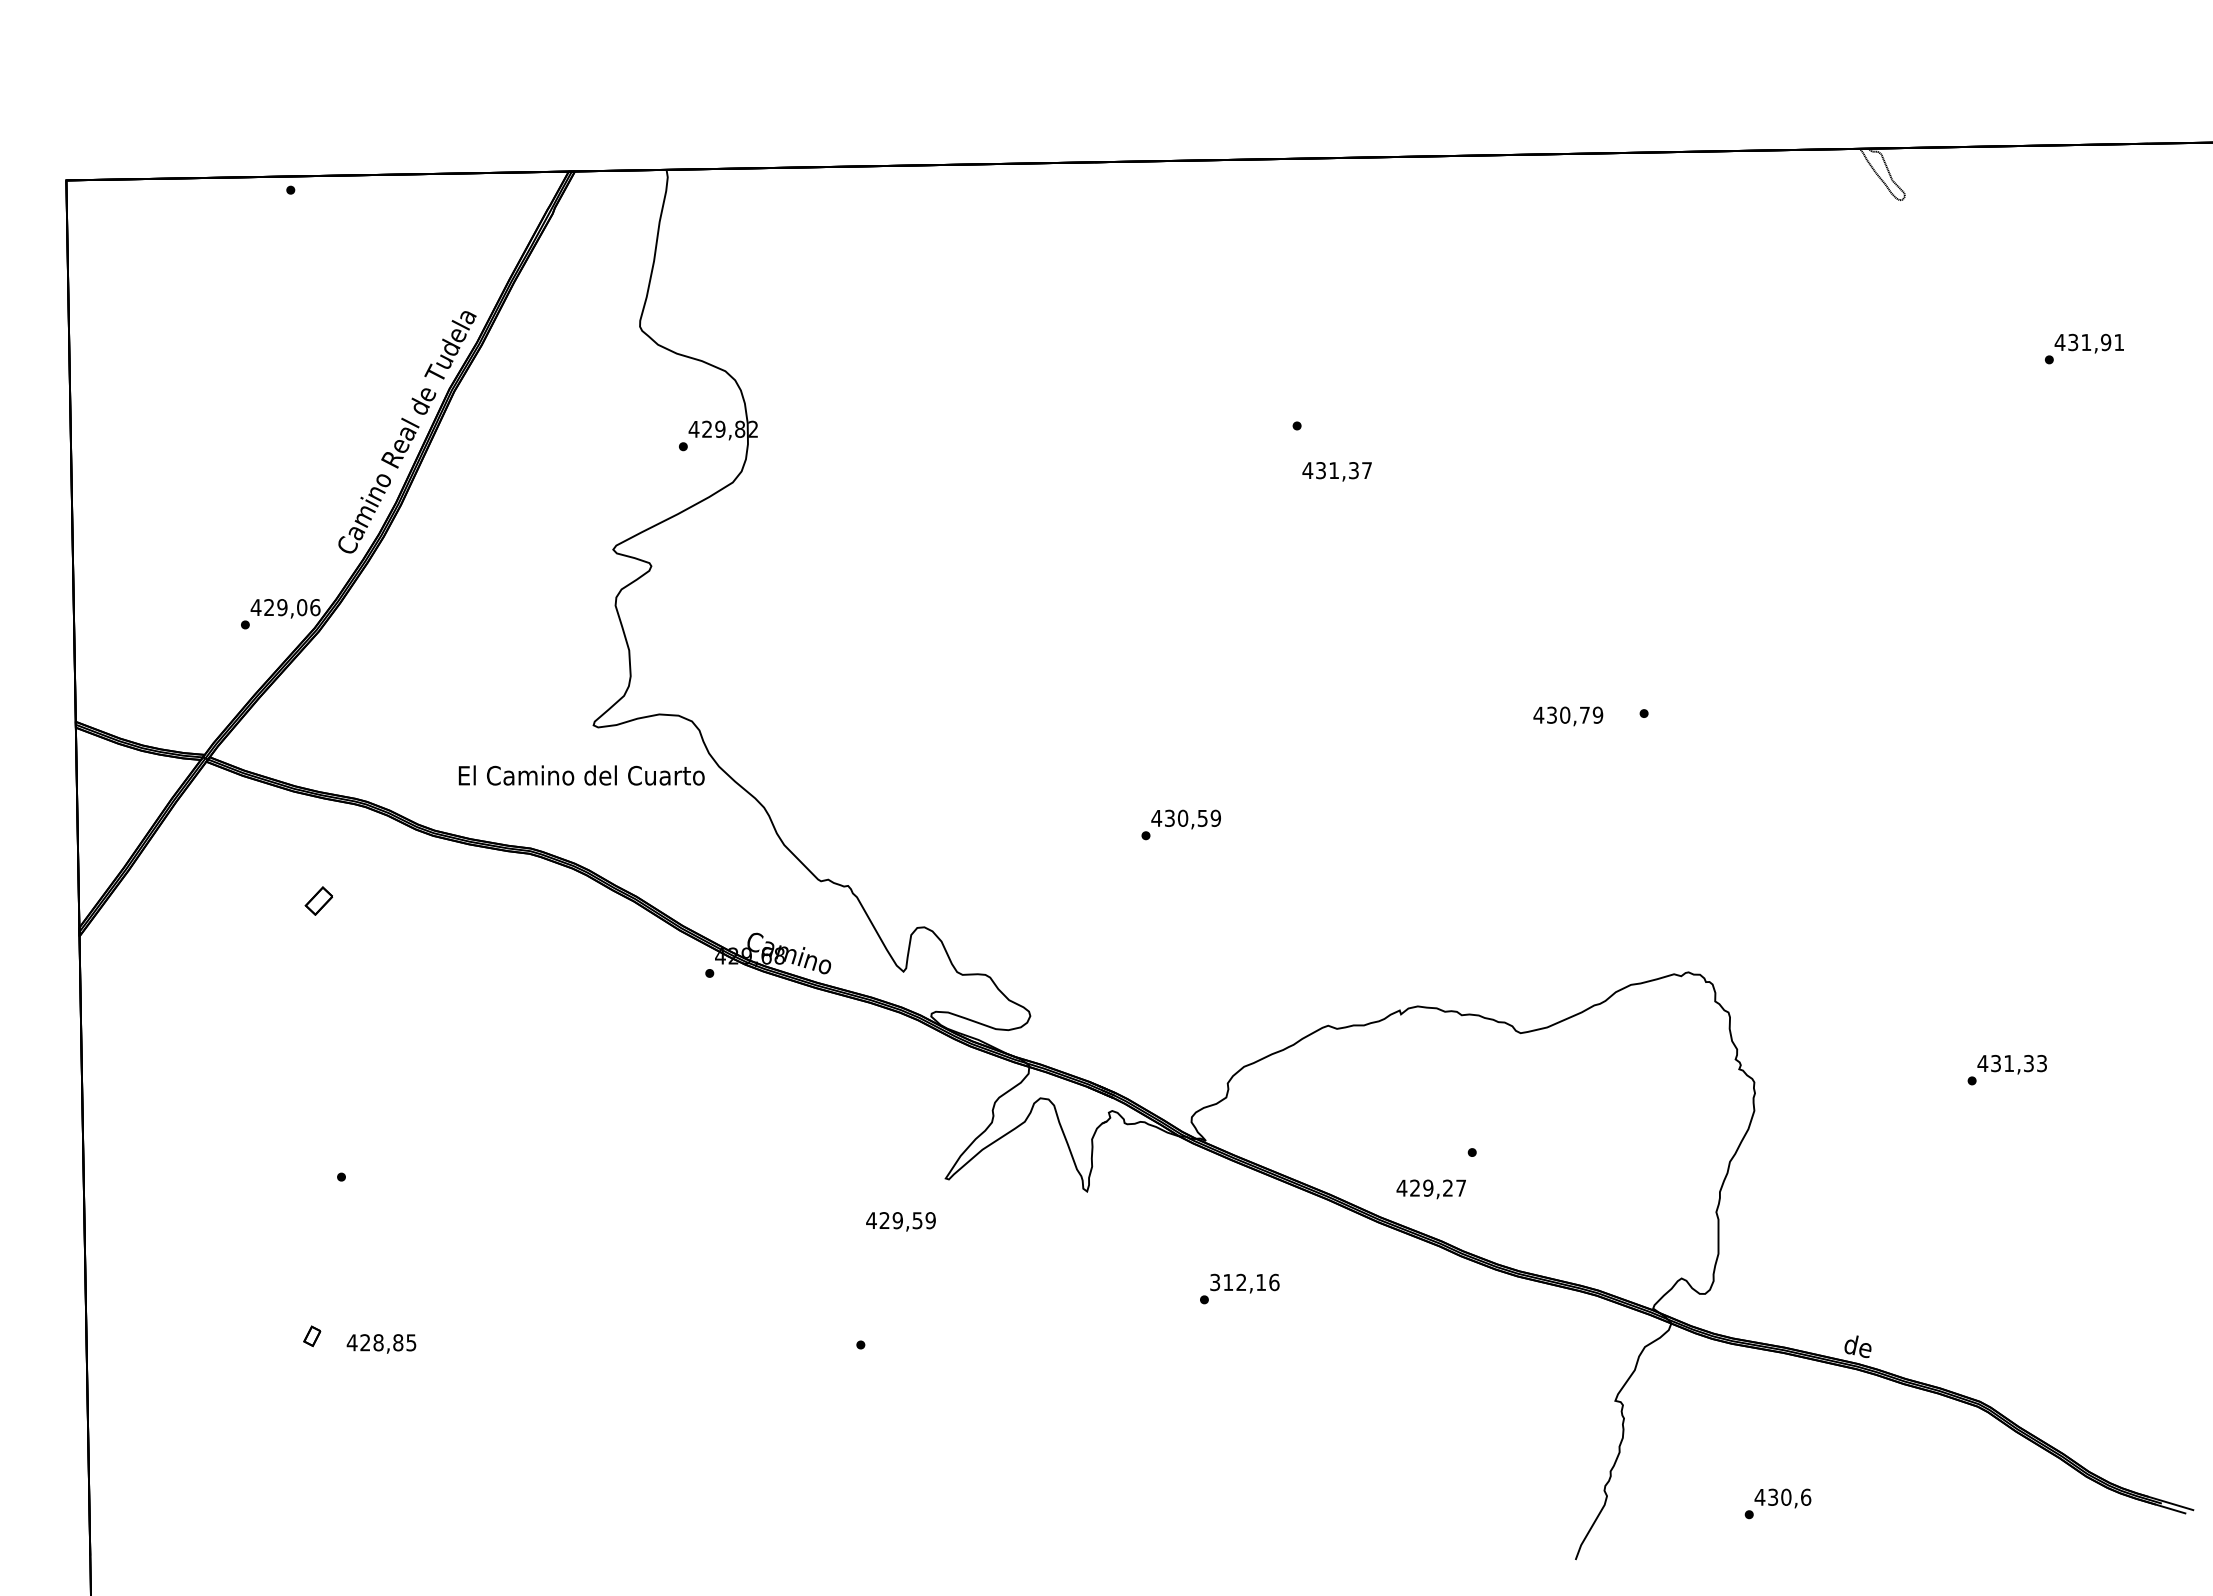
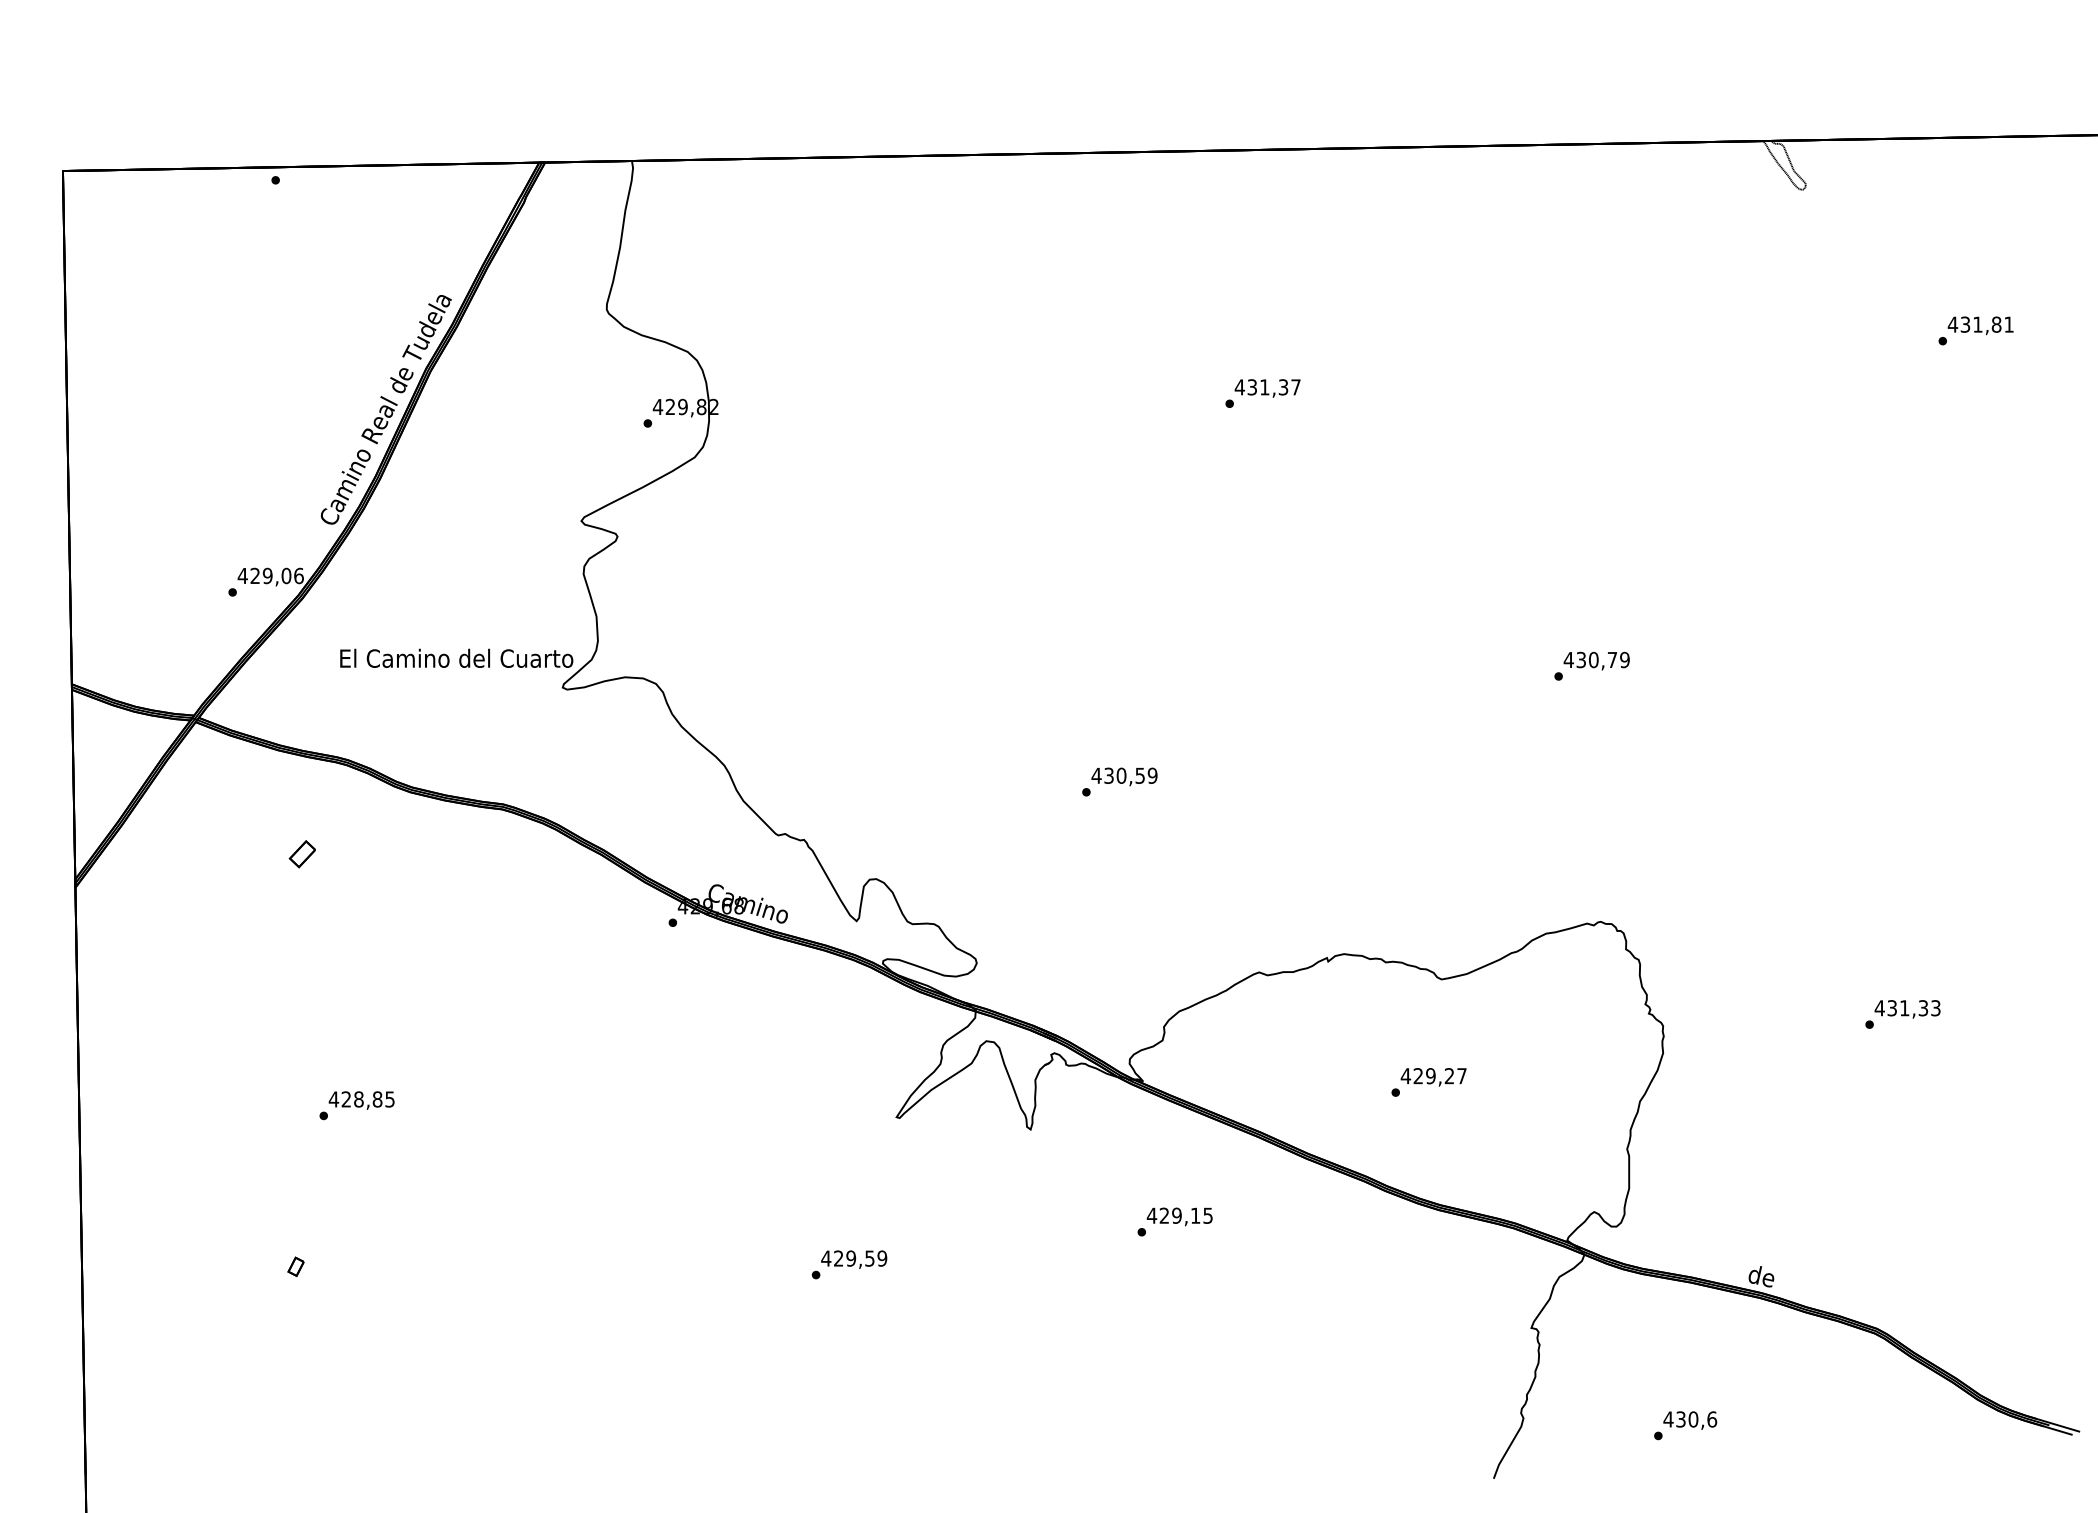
text: (2106, 342) -> (1997, 324), 431,91 -> 431,81
text: (1336, 471) -> (1267, 388), moved
text: (1568, 716) -> (1596, 661), moved
text: (581, 775) -> (456, 658), moved
text: (1430, 1189) -> (1432, 1077), moved
text: (900, 1221) -> (853, 1259), moved
text: (1244, 1282) -> (1179, 1215), 312,16 -> 429,15
text: (381, 1343) -> (361, 1100), moved

